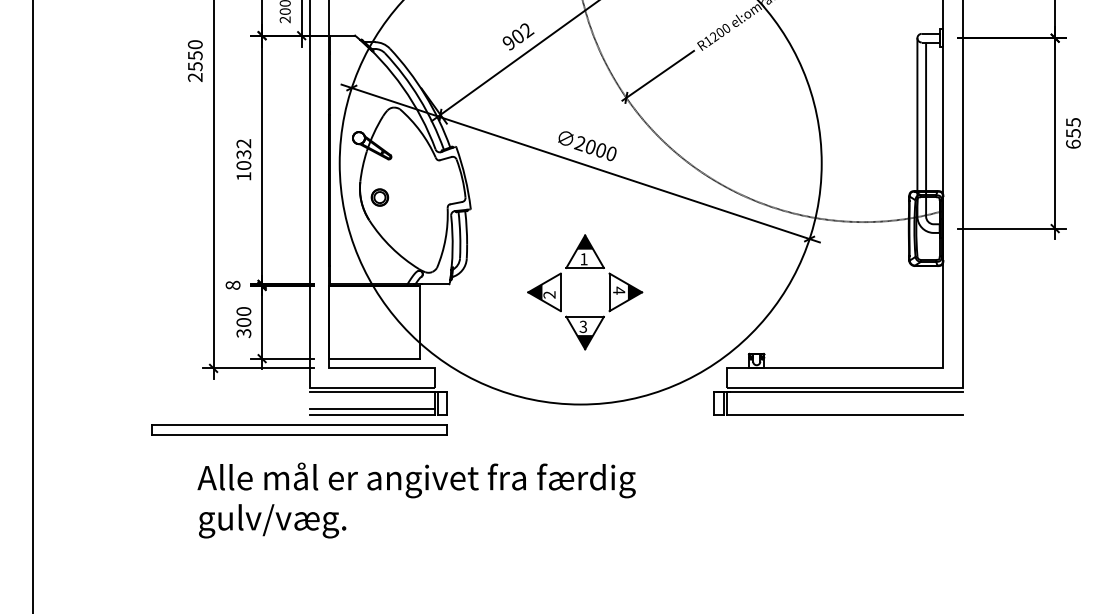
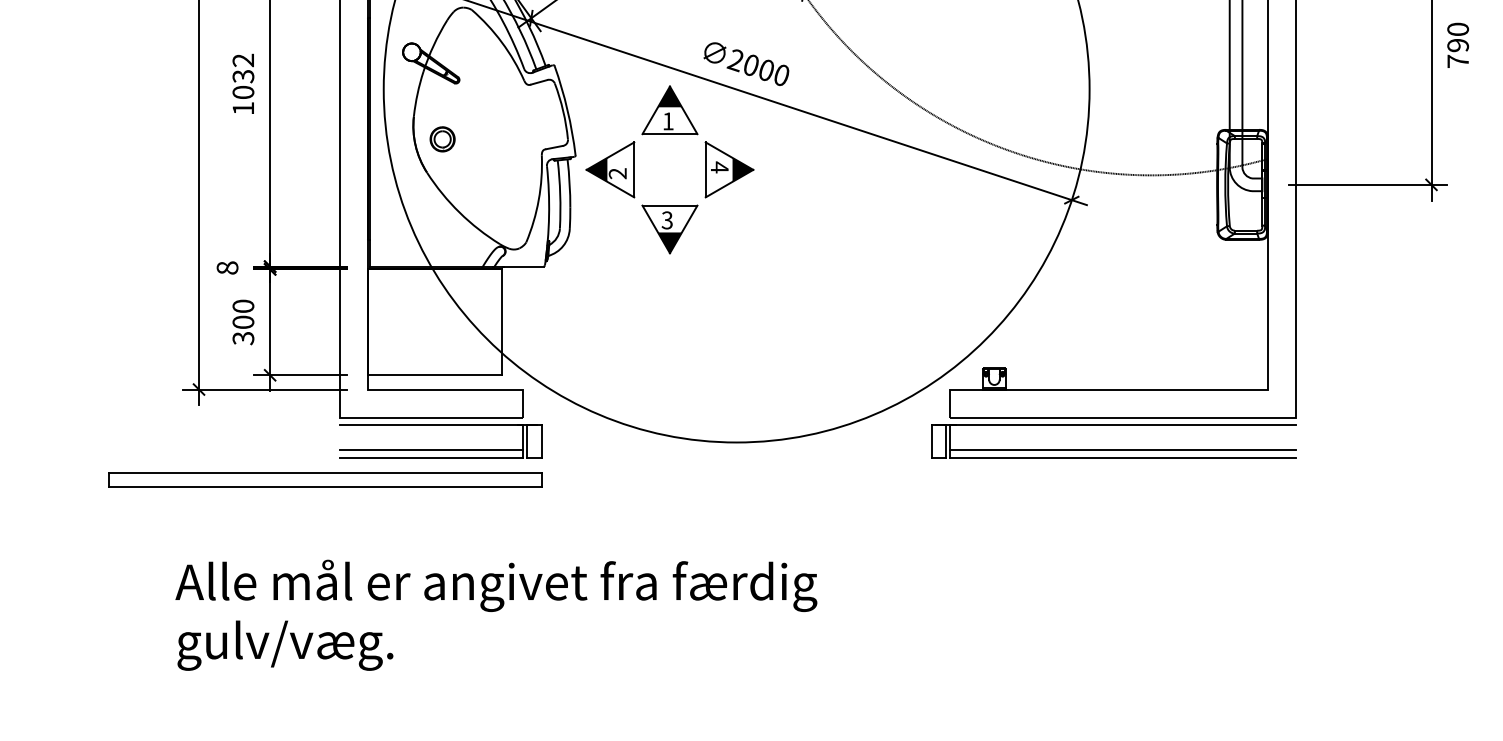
text: (1073, 133) -> (1458, 45), 655 -> 790
part: (585, 268) -> (670, 134), moved
line: (844, 409) -> (1122, 449), added
text: (416, 500) -> (496, 615), moved

